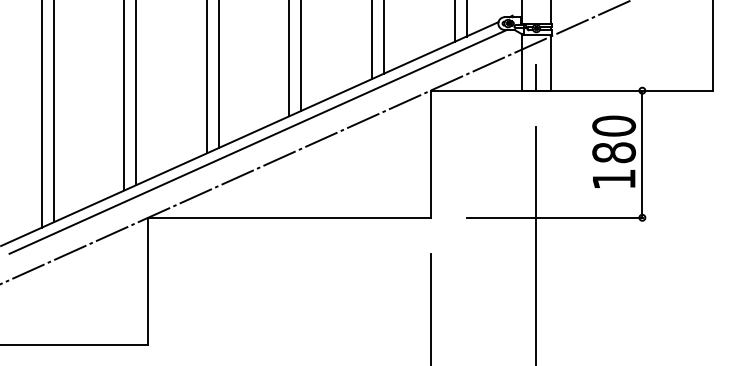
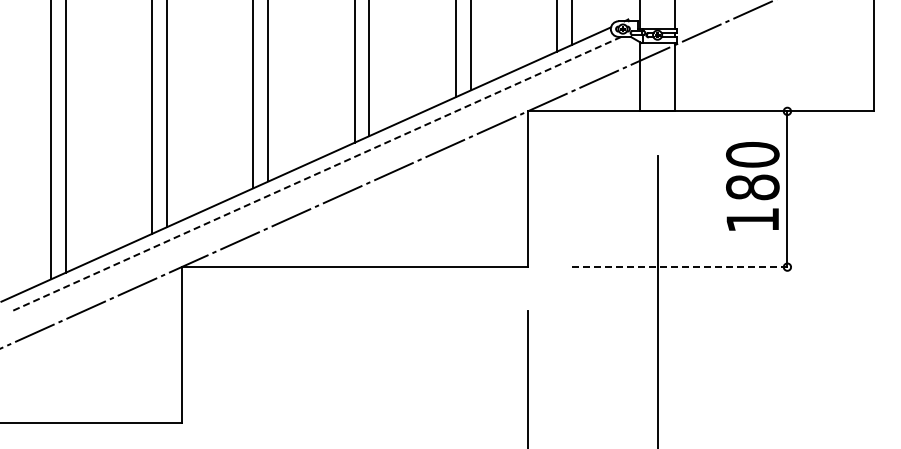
line: (536, 76) -> (657, 94), removed
line: (258, 142) -> (316, 174), solid -> dashed
line: (555, 218) -> (680, 267), solid -> dashed

